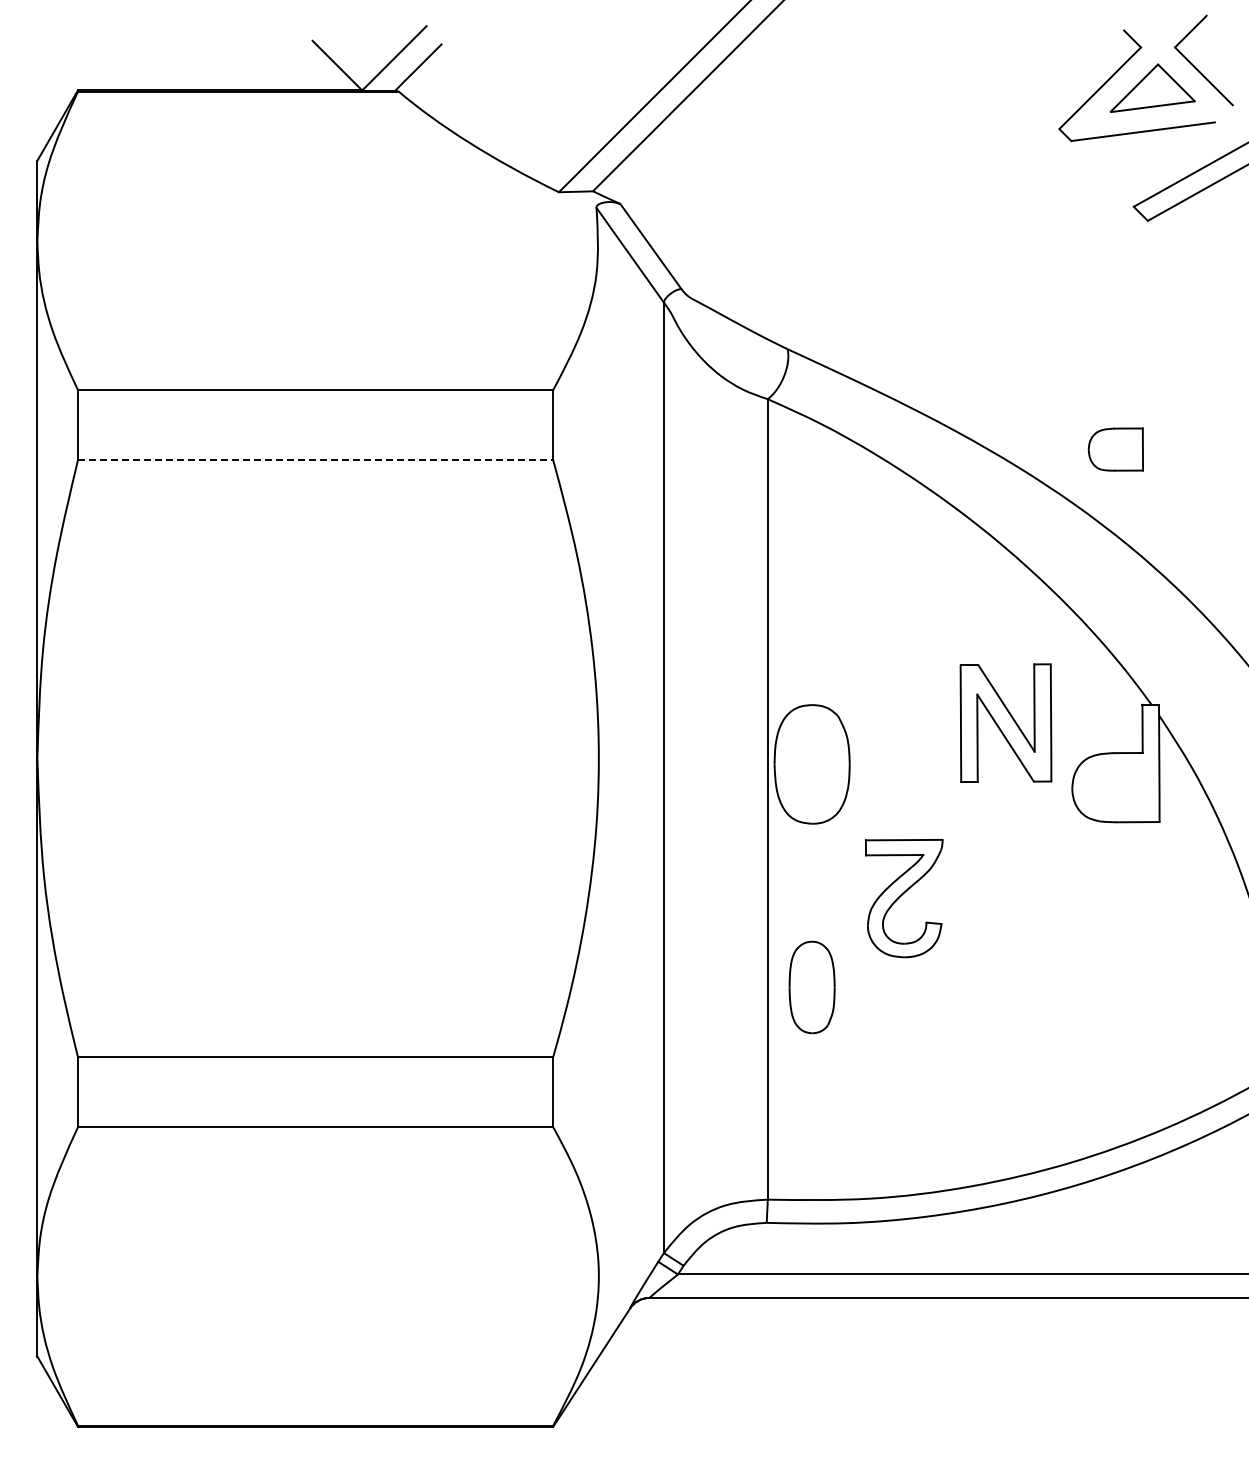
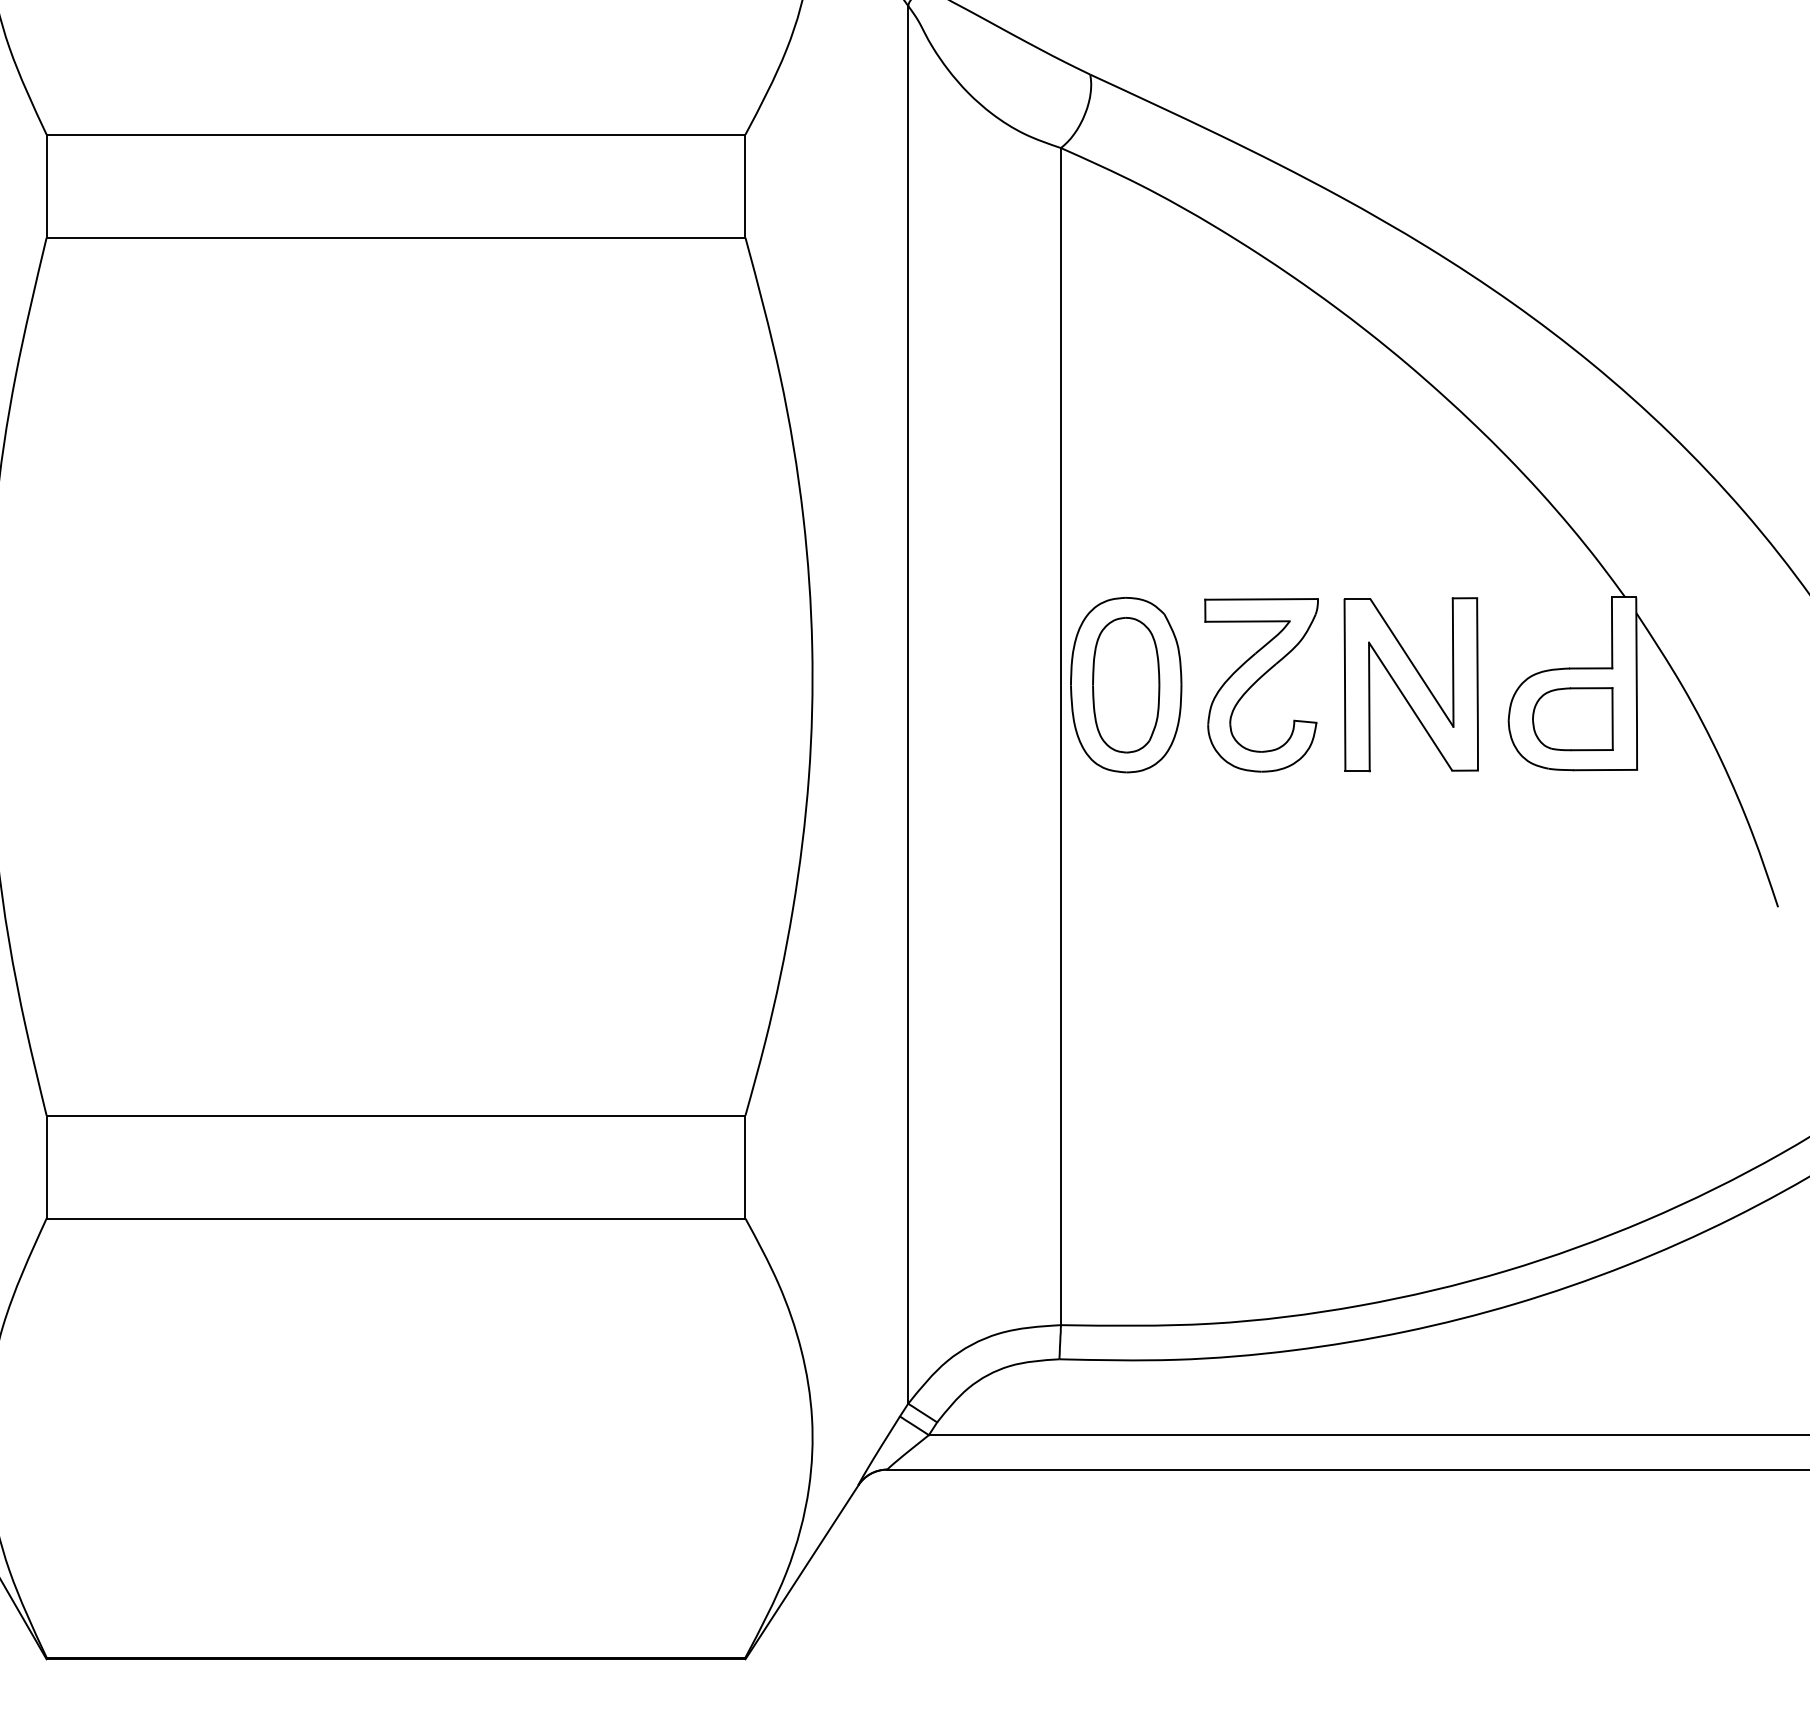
part: (1115, 449) -> (1572, 719), moved
line: (315, 460) -> (395, 238), dashed -> solid
part: (1005, 722) -> (1410, 683), moved
part: (904, 898) -> (1262, 685), moved
part: (811, 987) -> (1125, 685), moved

